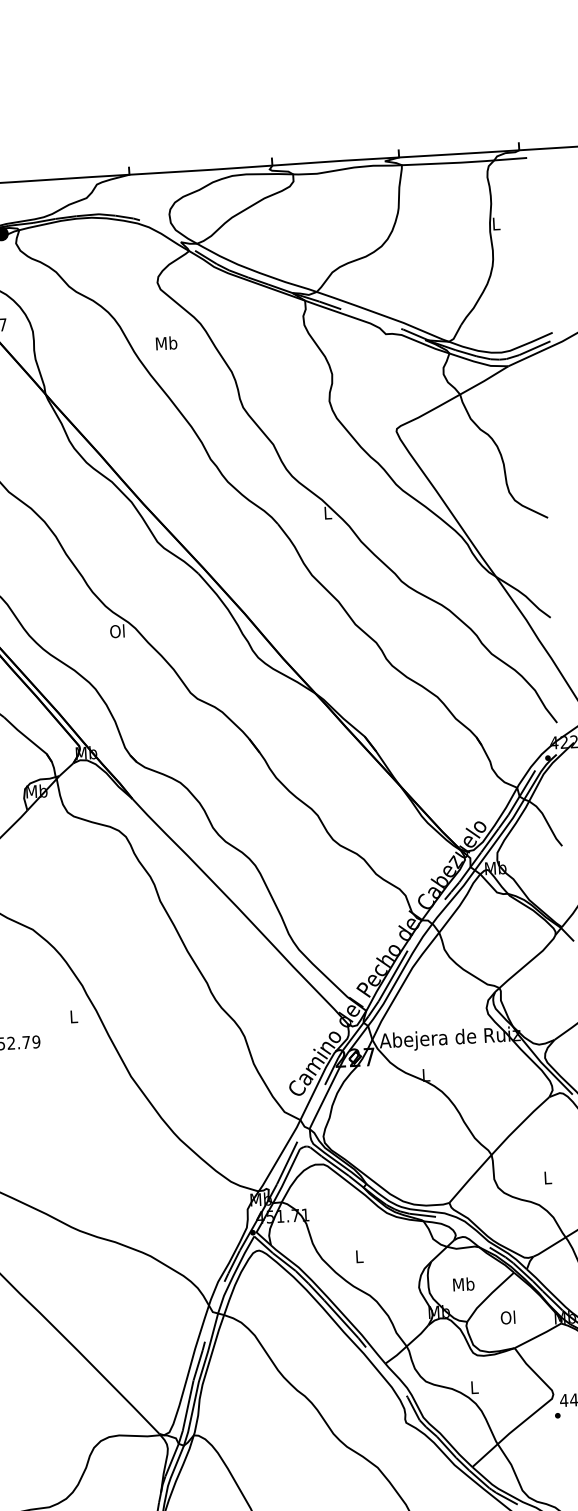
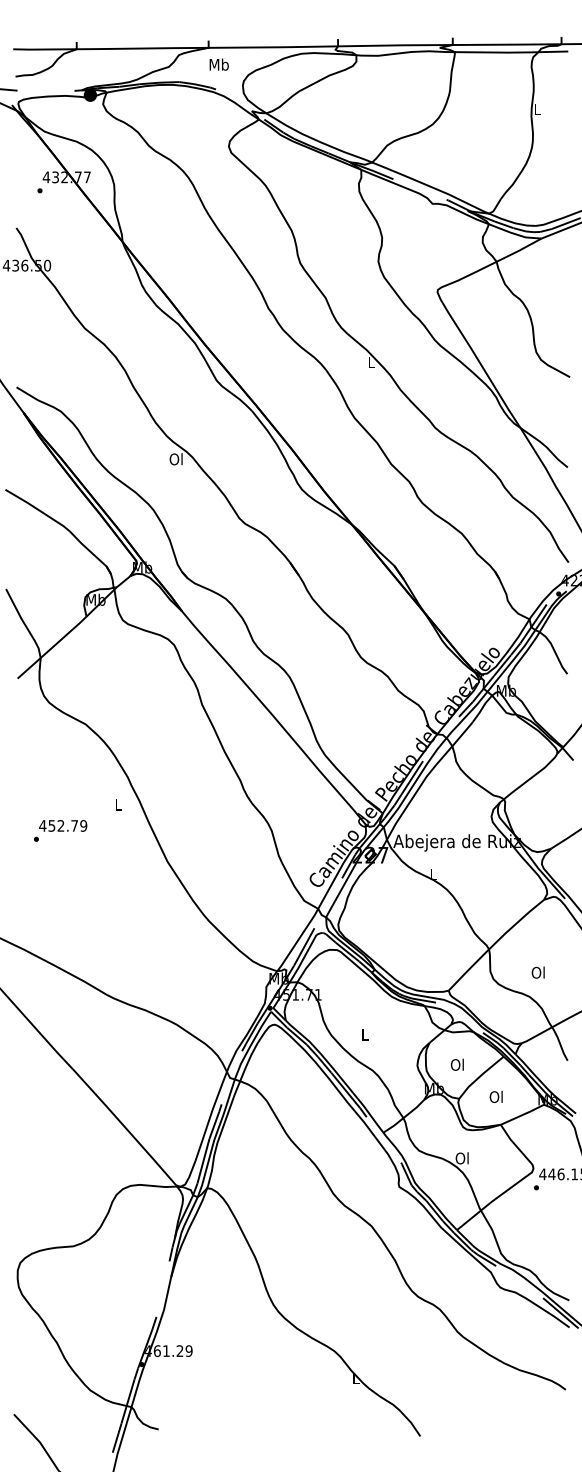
text: (165, 343) -> (218, 64), moved
text: (546, 1177) -> (537, 972), L -> Ol
text: (463, 1284) -> (457, 1064), Mb -> Ol
text: (473, 1387) -> (461, 1158), L -> Ol

